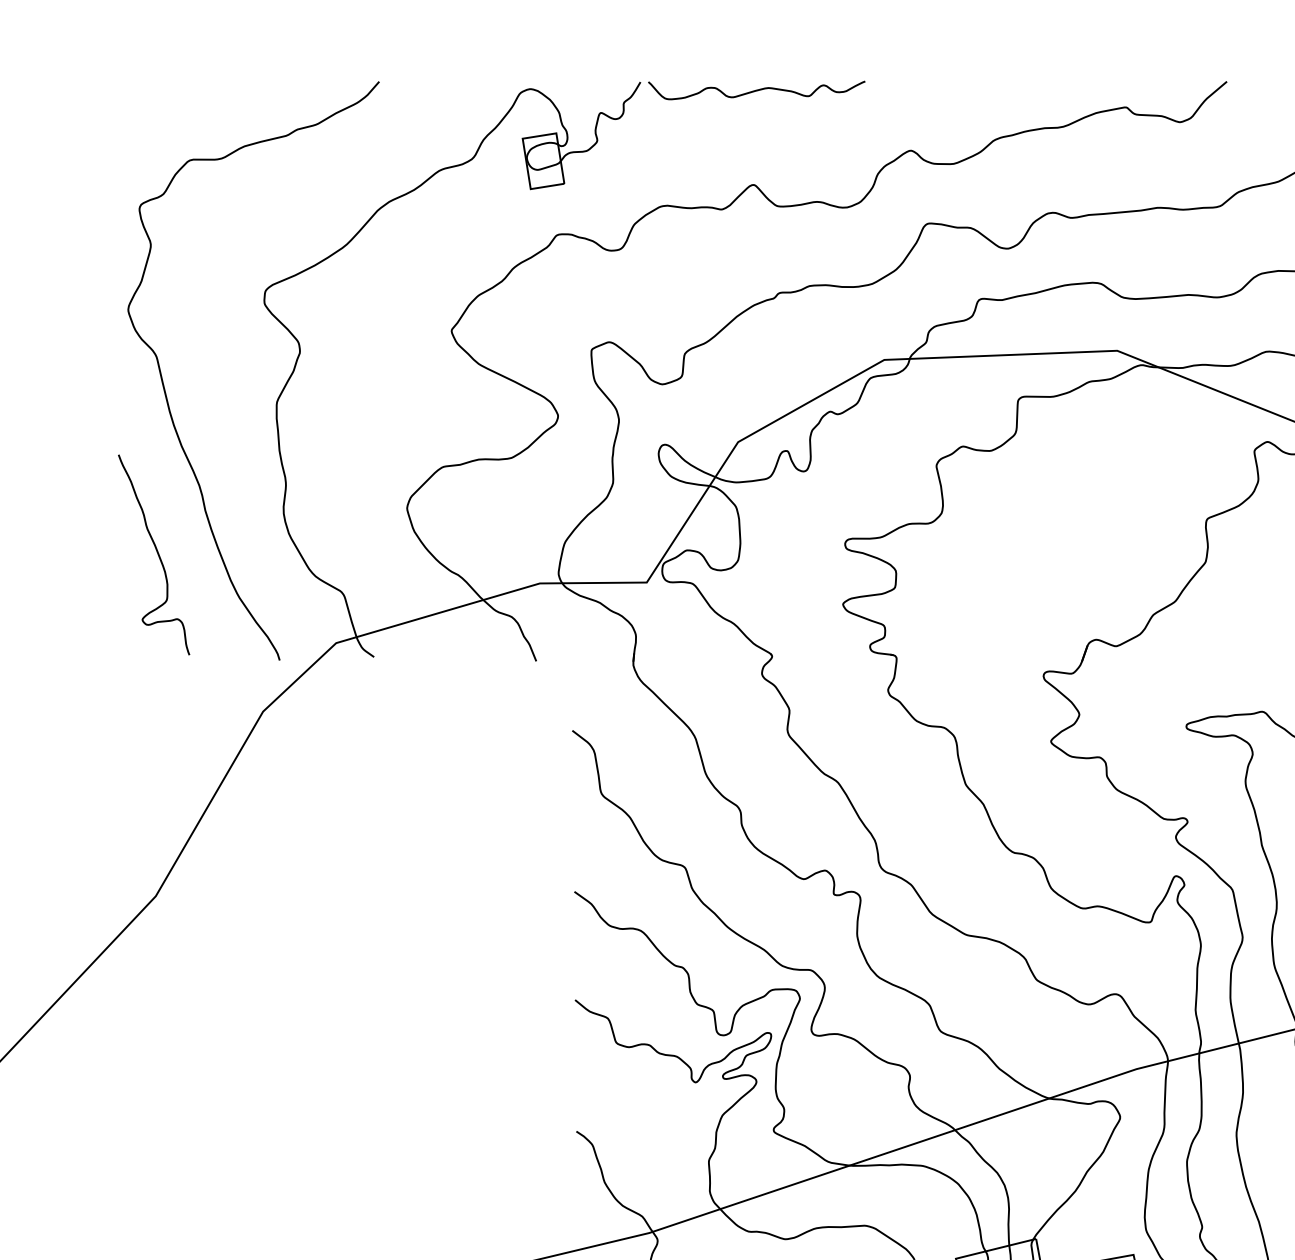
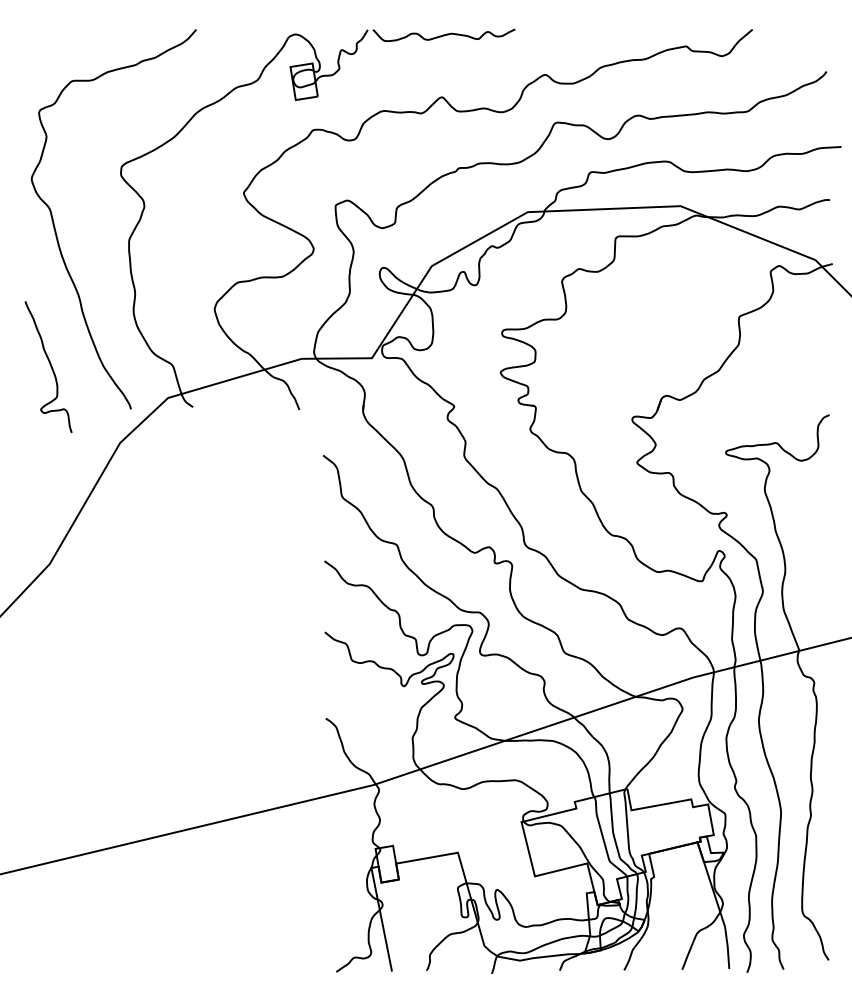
curve: (156, 553) -> (50, 366), moved

